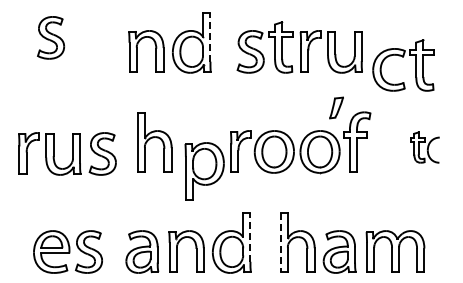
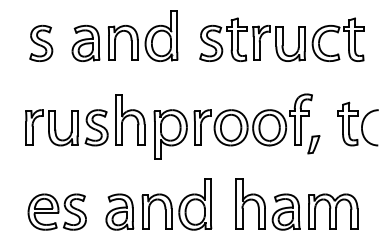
line: (210, 36) -> (177, 30), dashed -> solid
part: (51, 37) -> (41, 43), moved
part: (101, 51) -> (85, 43), added
part: (403, 57) -> (338, 33), moved
part: (336, 107) -> (313, 144), moved
part: (424, 147) -> (357, 124), size x1.67
part: (67, 153) -> (66, 127), moved
part: (204, 171) -> (170, 134), moved
line: (250, 237) -> (211, 199), dashed -> solid
line: (280, 243) -> (236, 204), dashed -> solid

